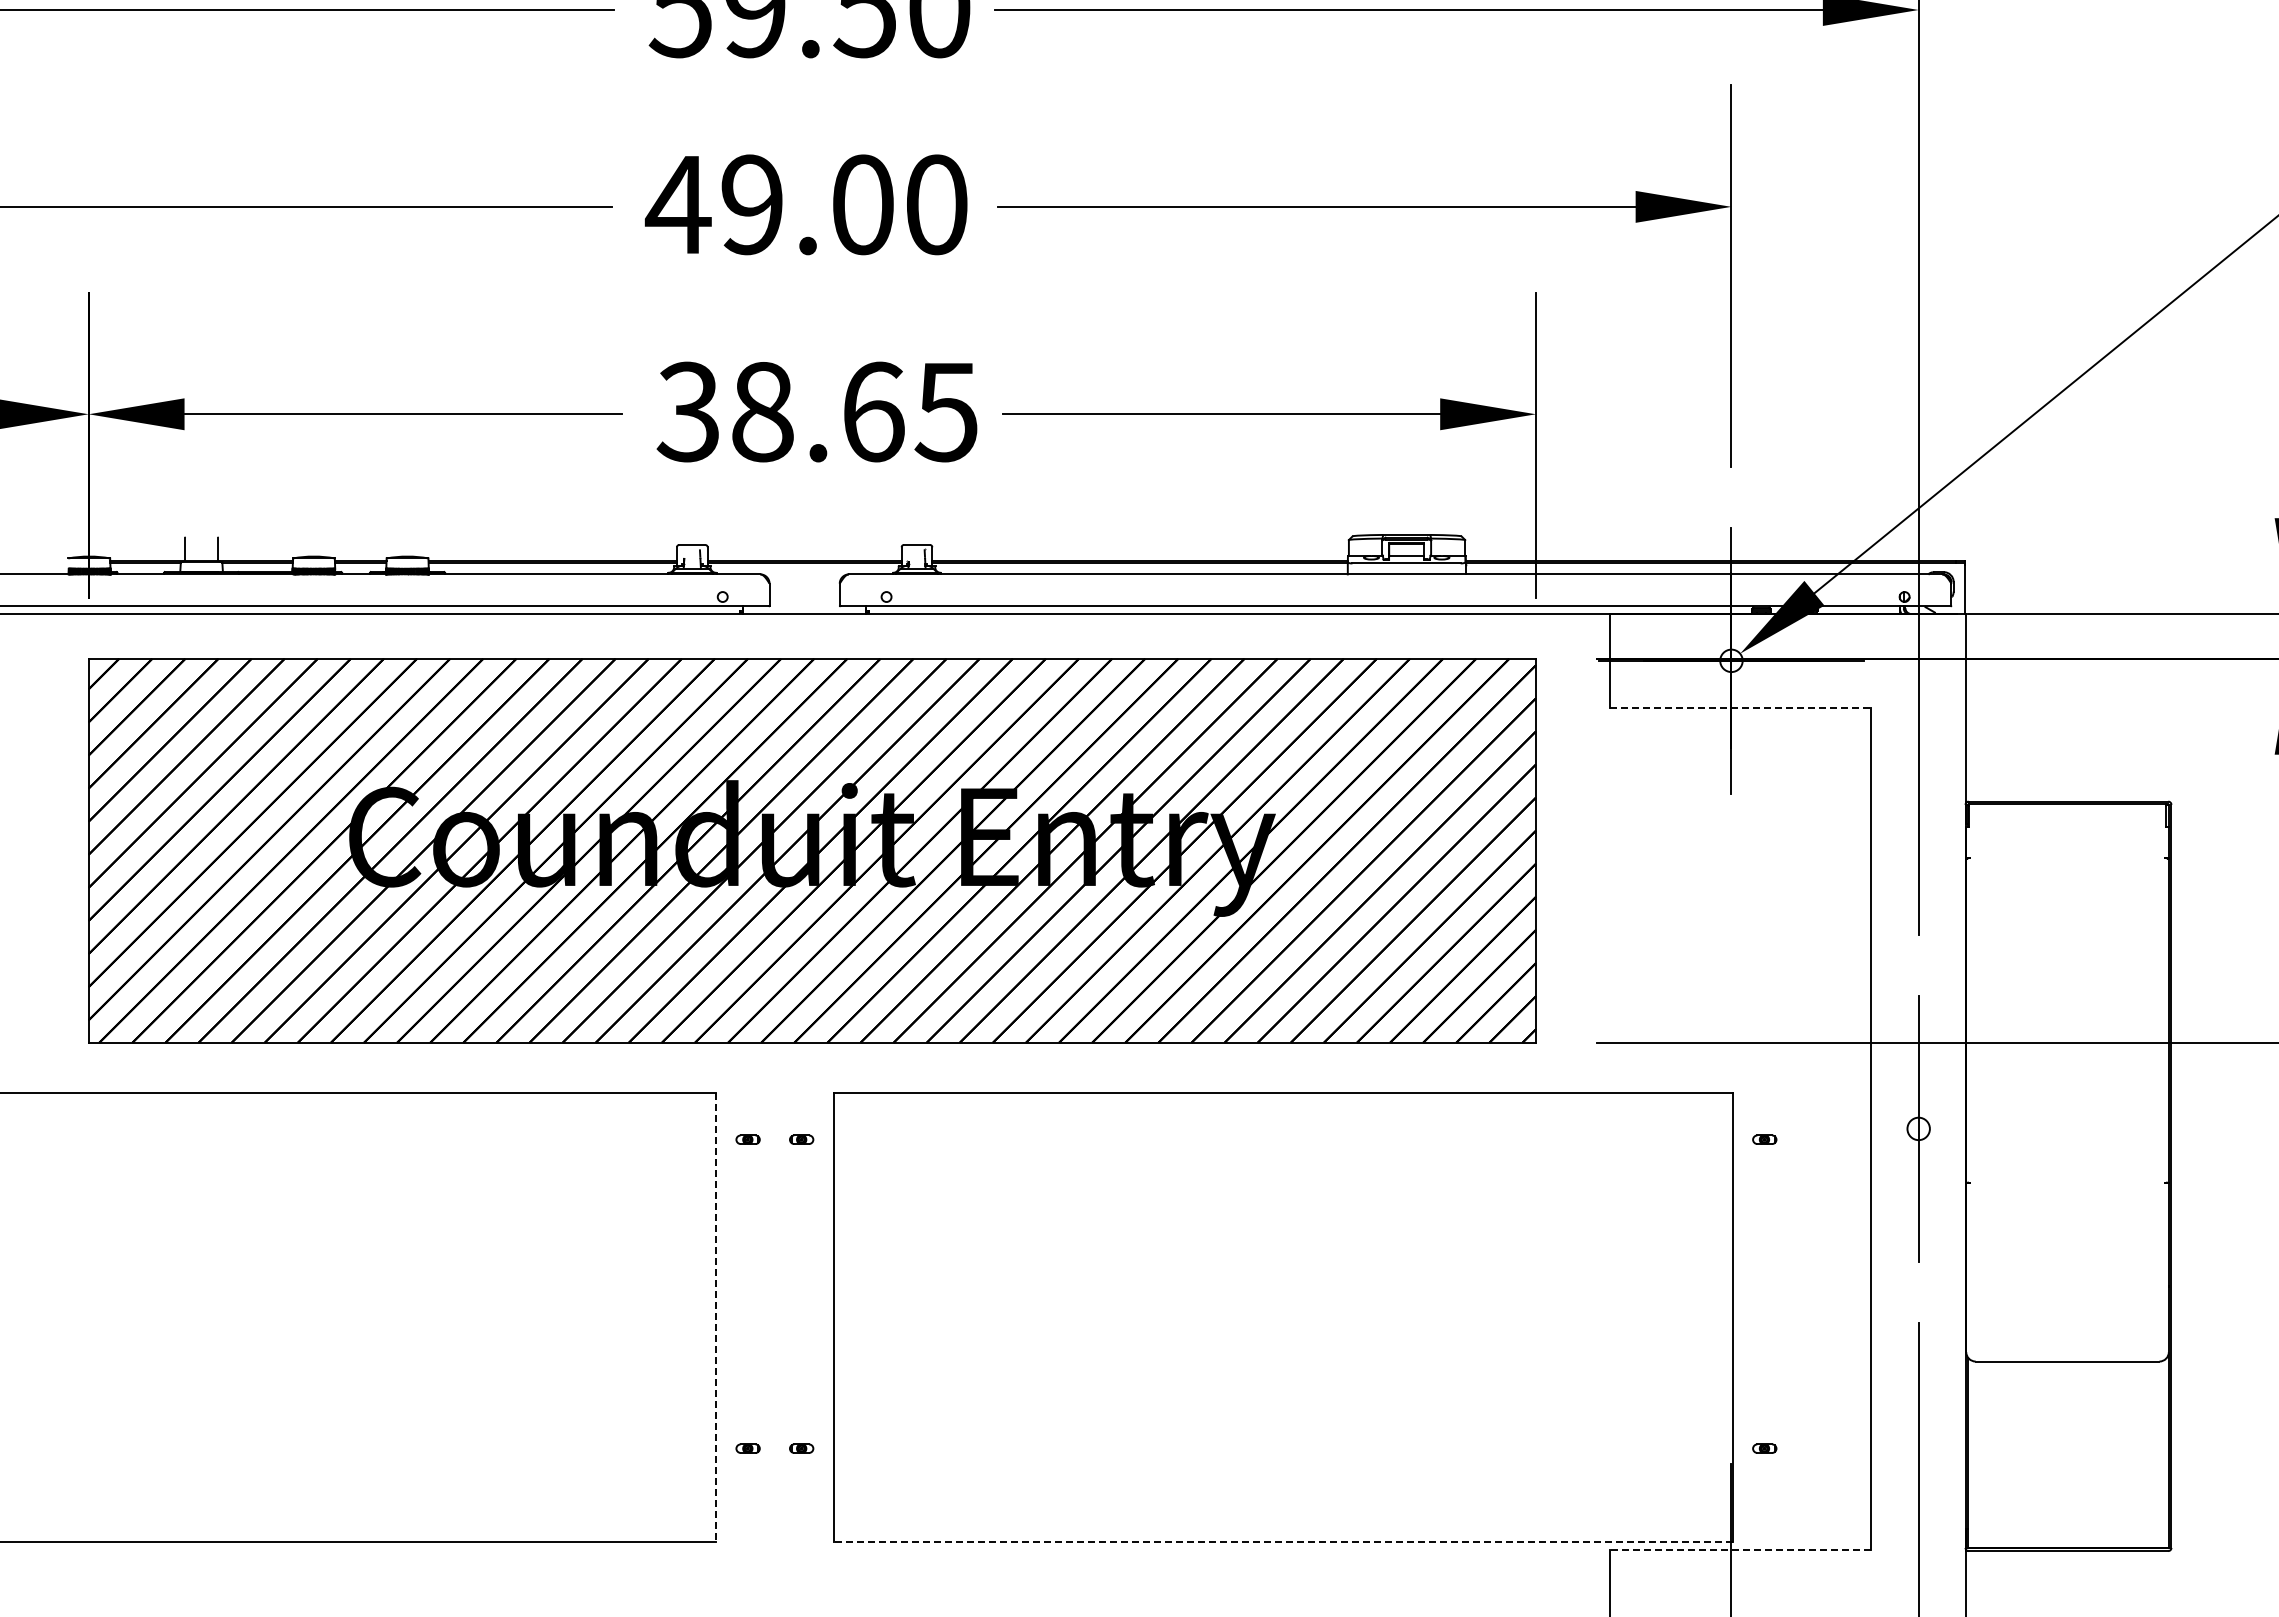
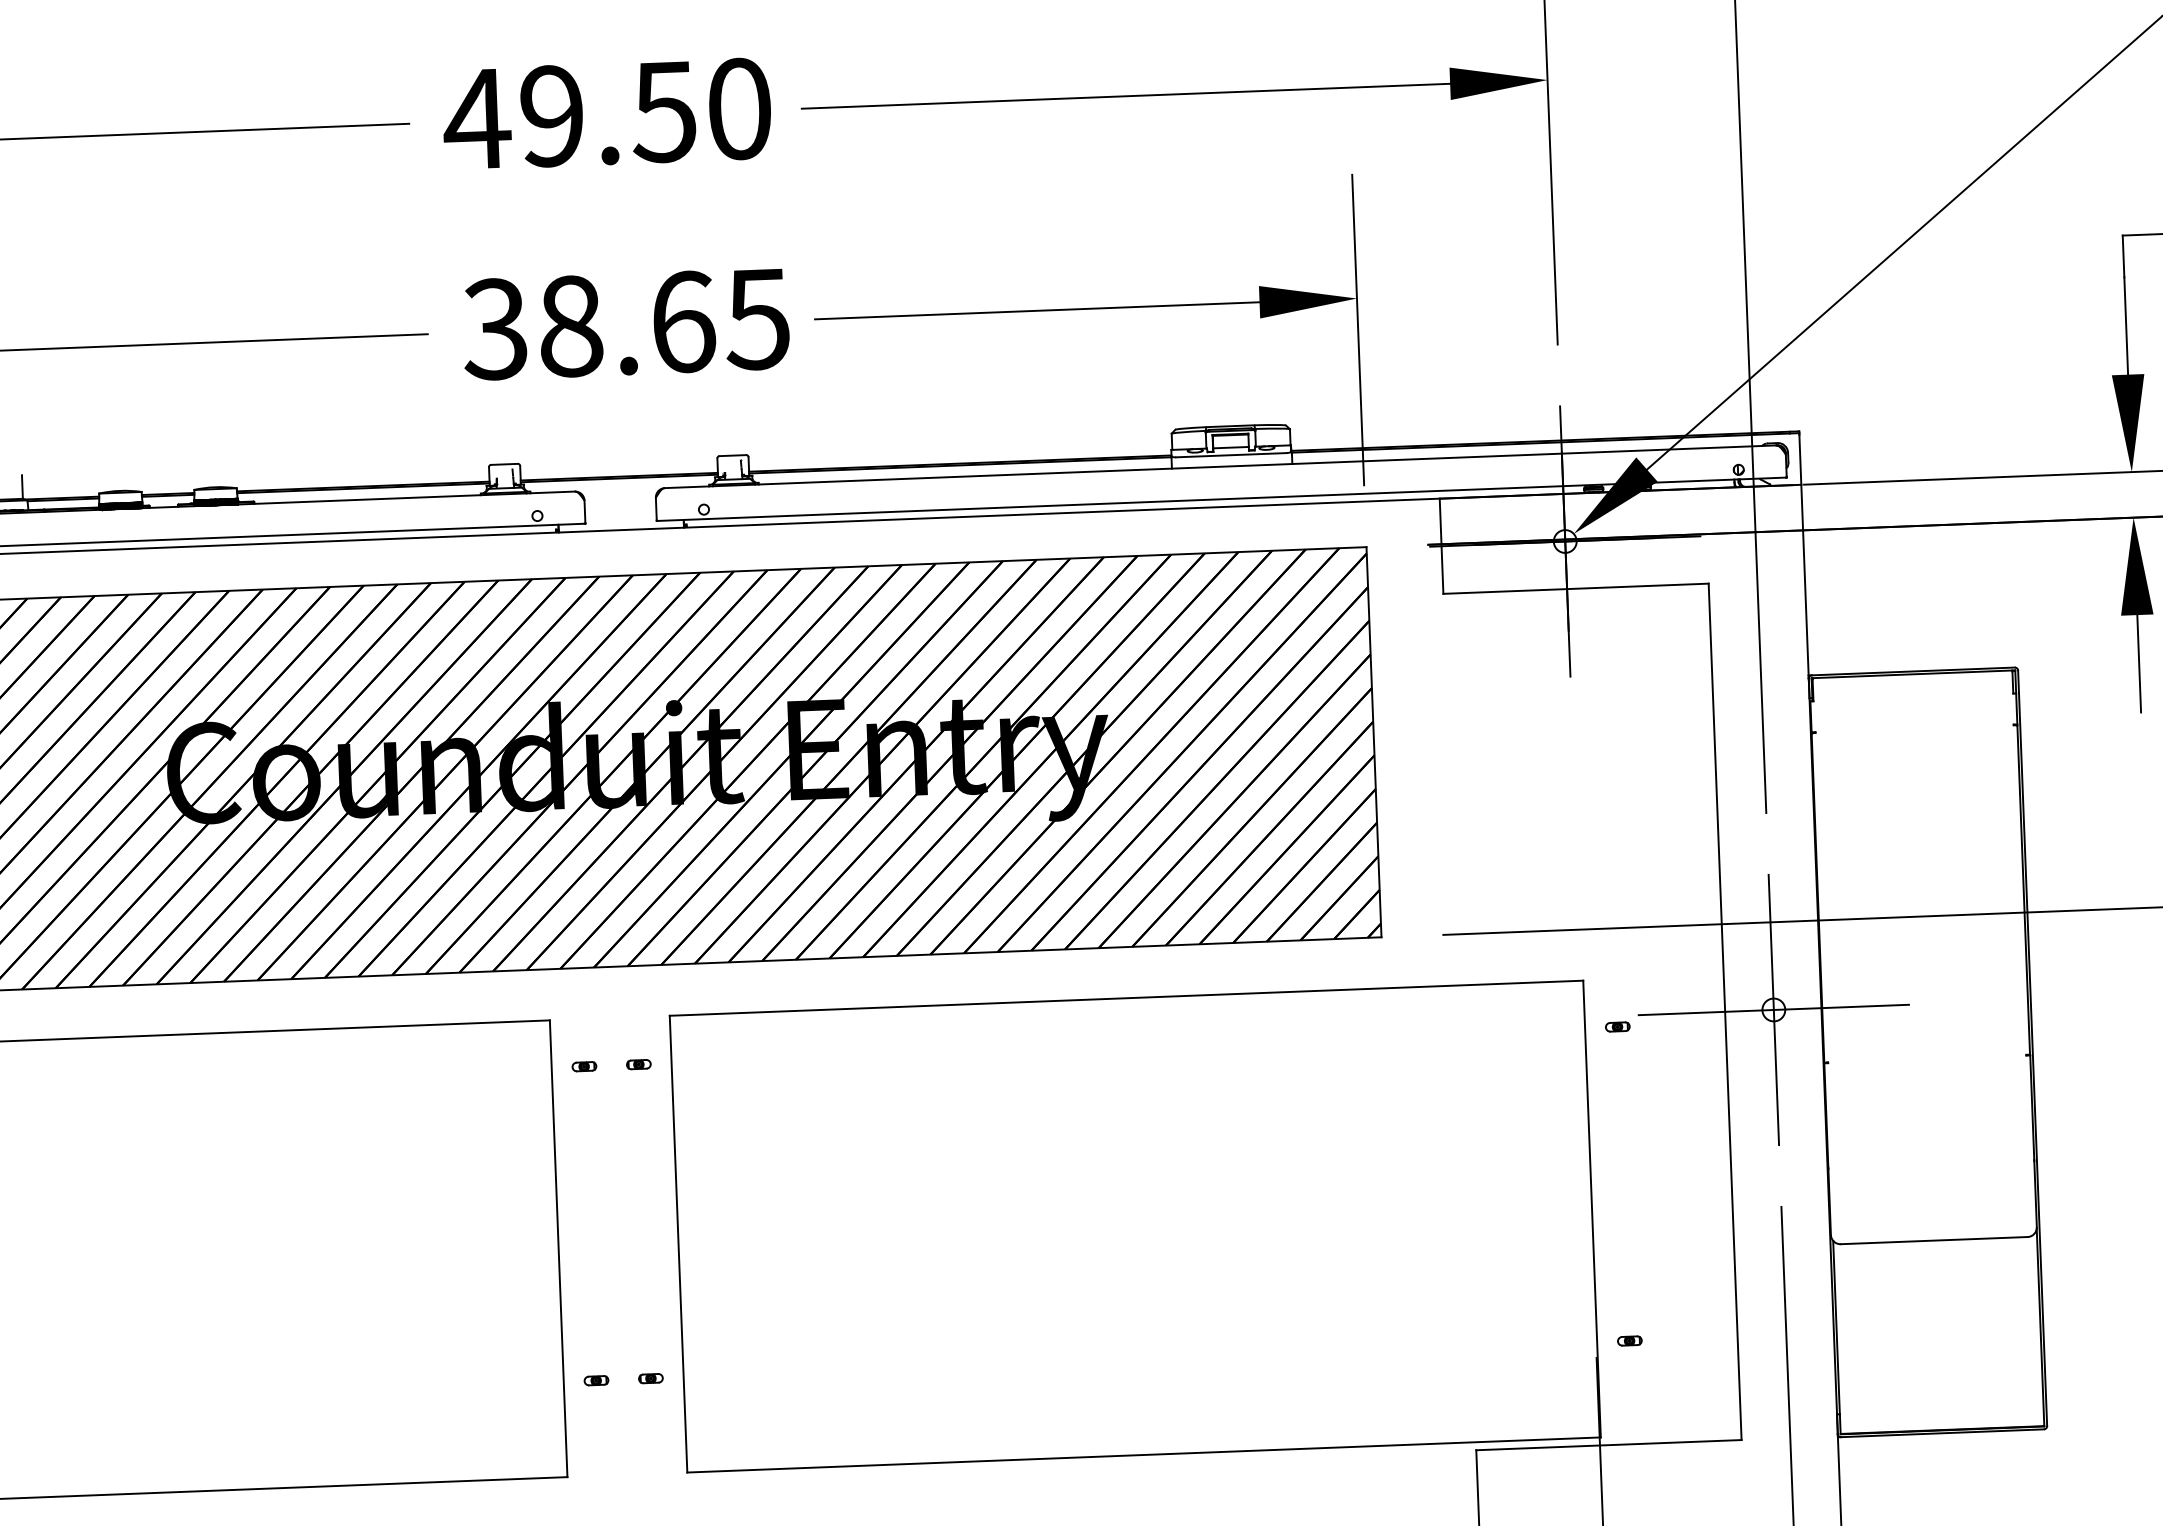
text: (861, 204) -> (663, 111), 49.00 -> 49.50
line: (1740, 707) -> (1576, 588), dashed -> solid
line: (1918, 1128) -> (1773, 1009), added
line: (715, 1317) -> (558, 1248), dashed -> solid
line: (1282, 1542) -> (1143, 1455), dashed -> solid
line: (1739, 1550) -> (1608, 1445), dashed -> solid

